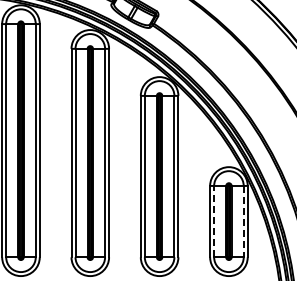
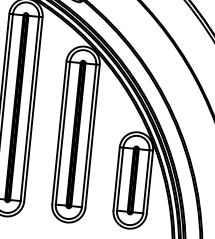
line: (214, 221) -> (120, 179), dashed -> solid
line: (243, 221) -> (146, 181), dashed -> solid

